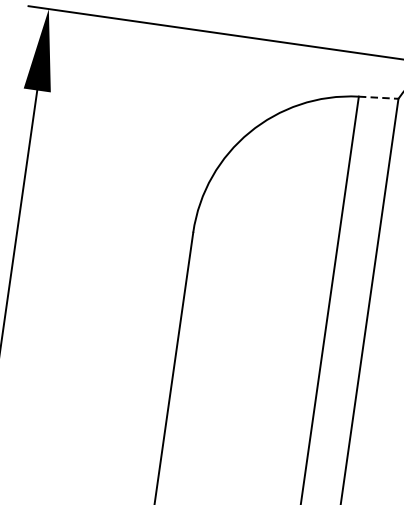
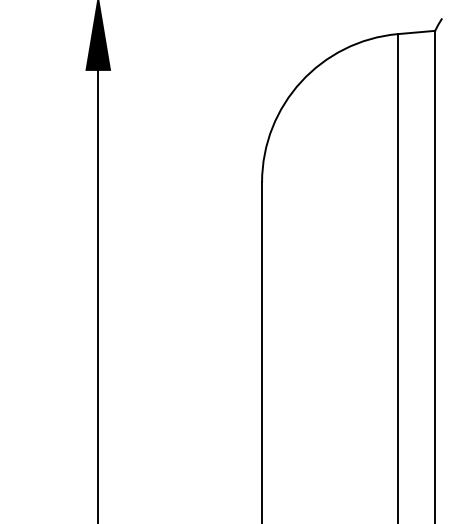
line: (378, 97) -> (416, 32), dashed -> solid

